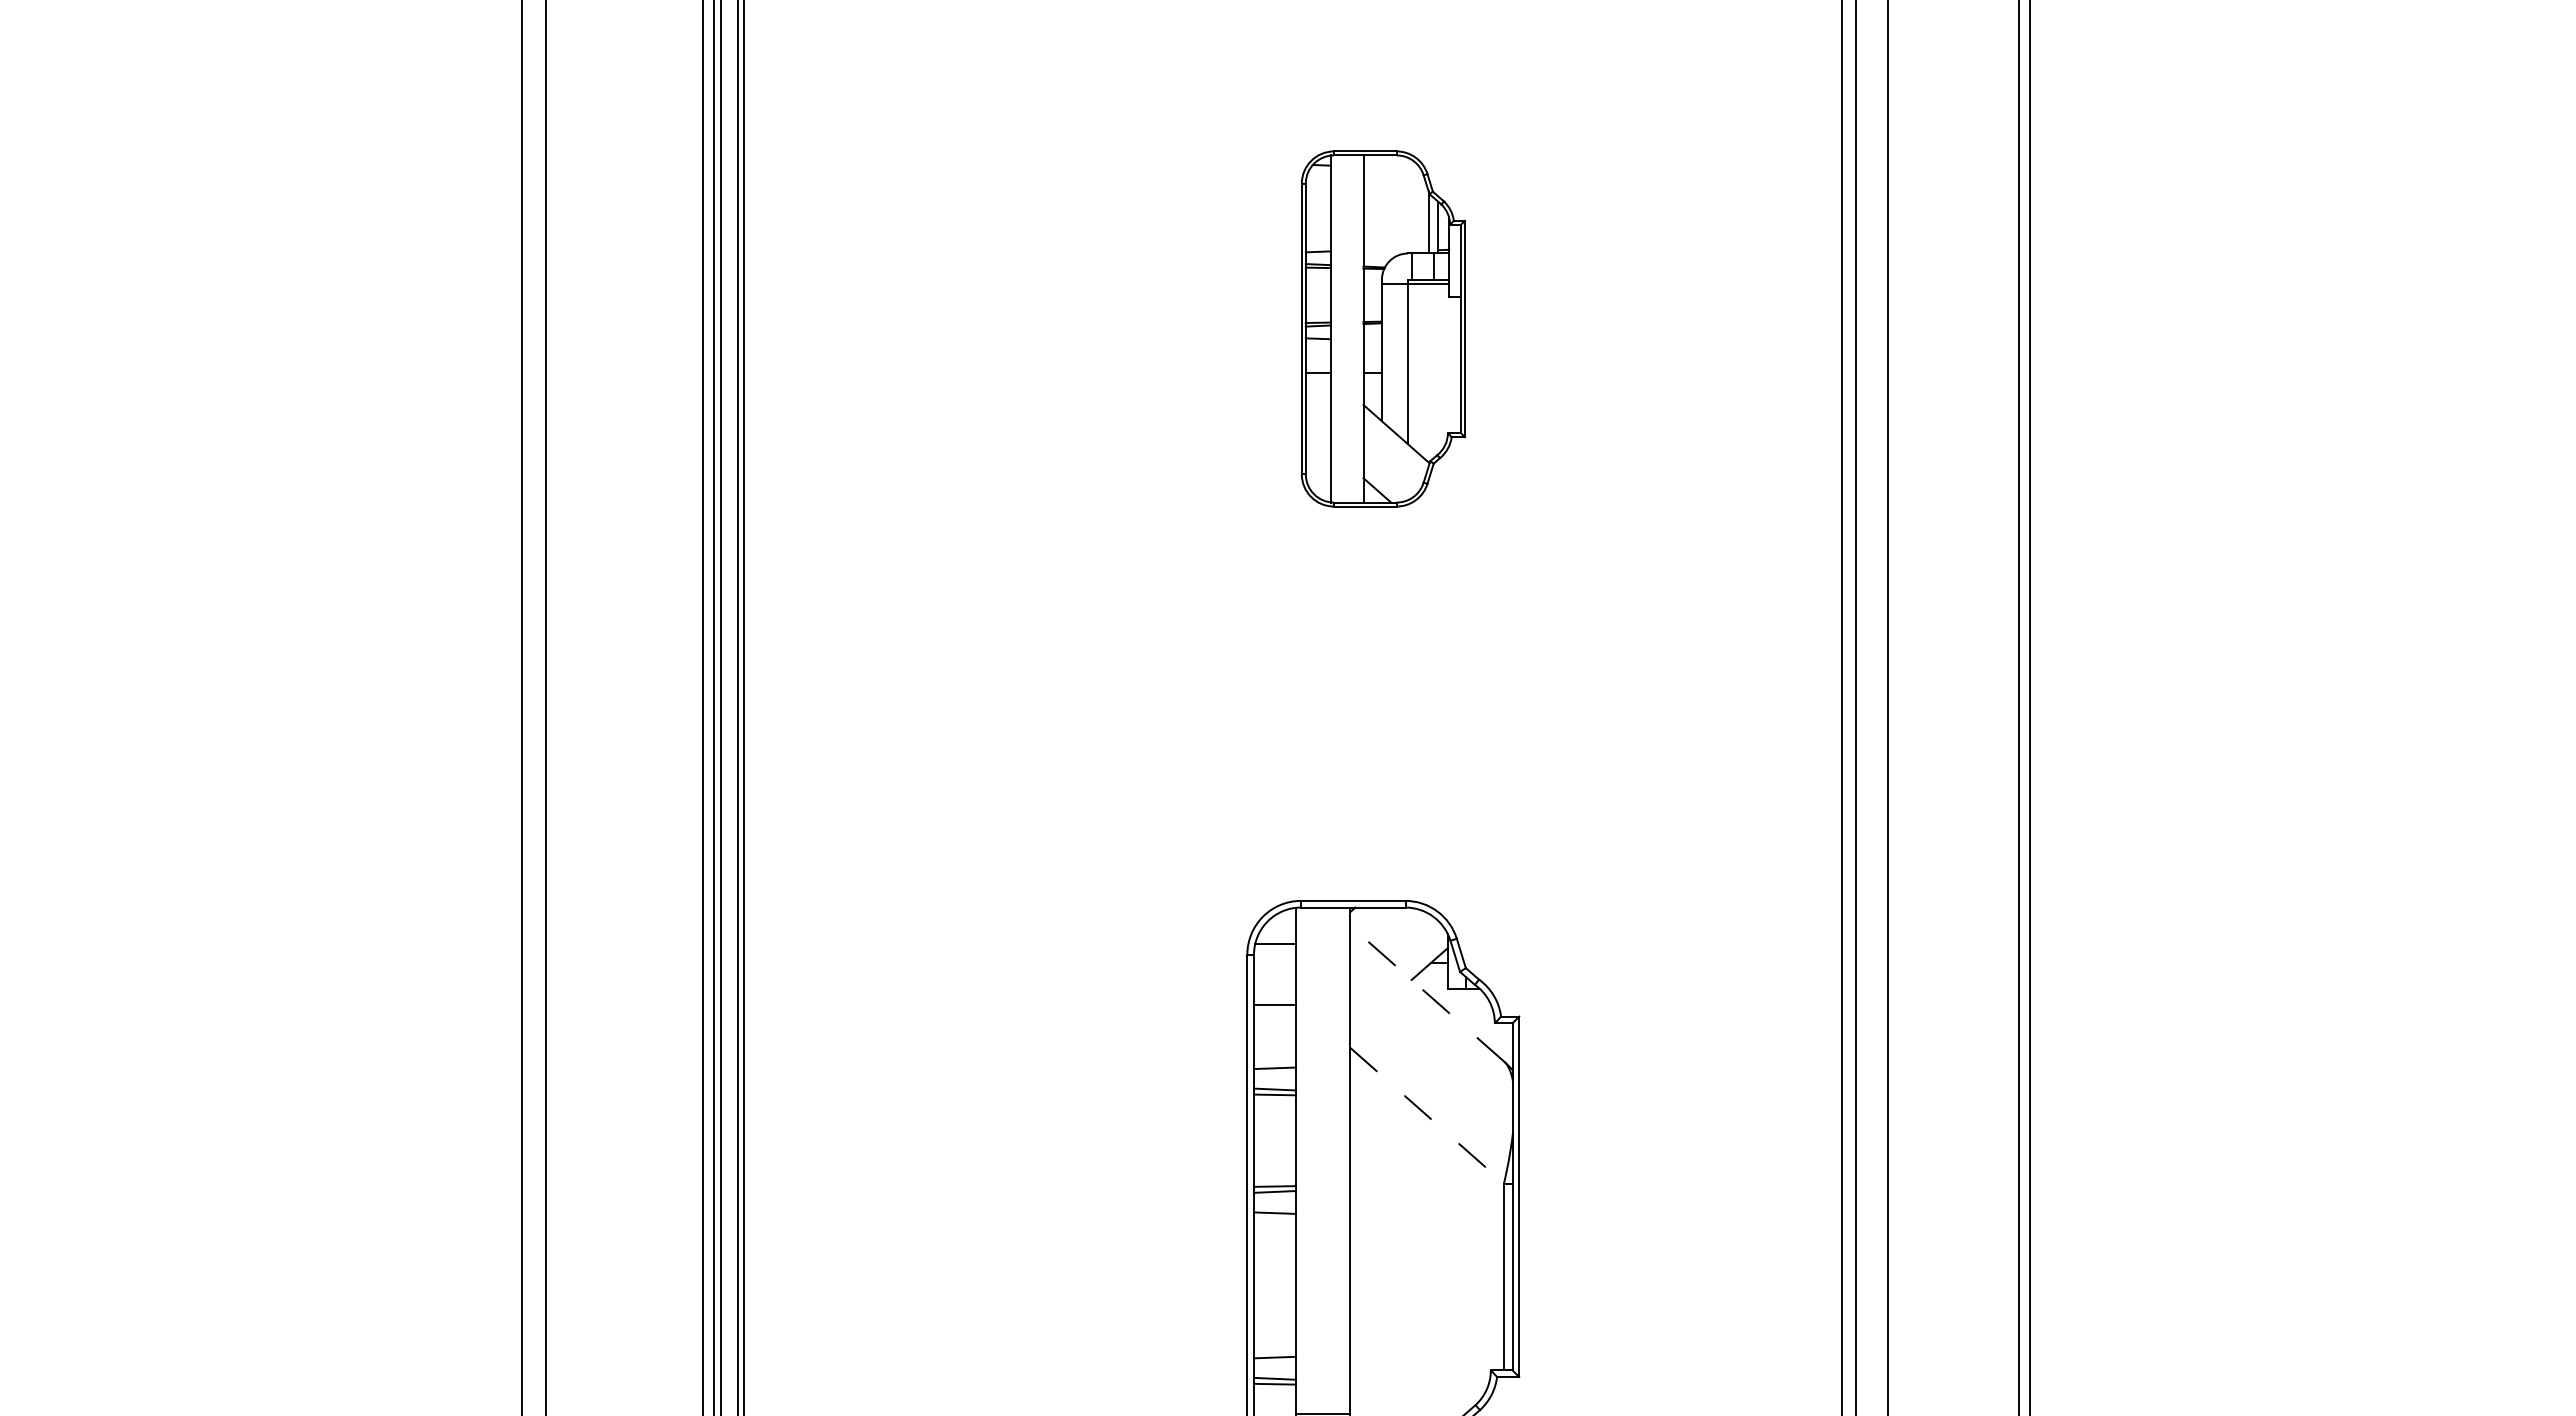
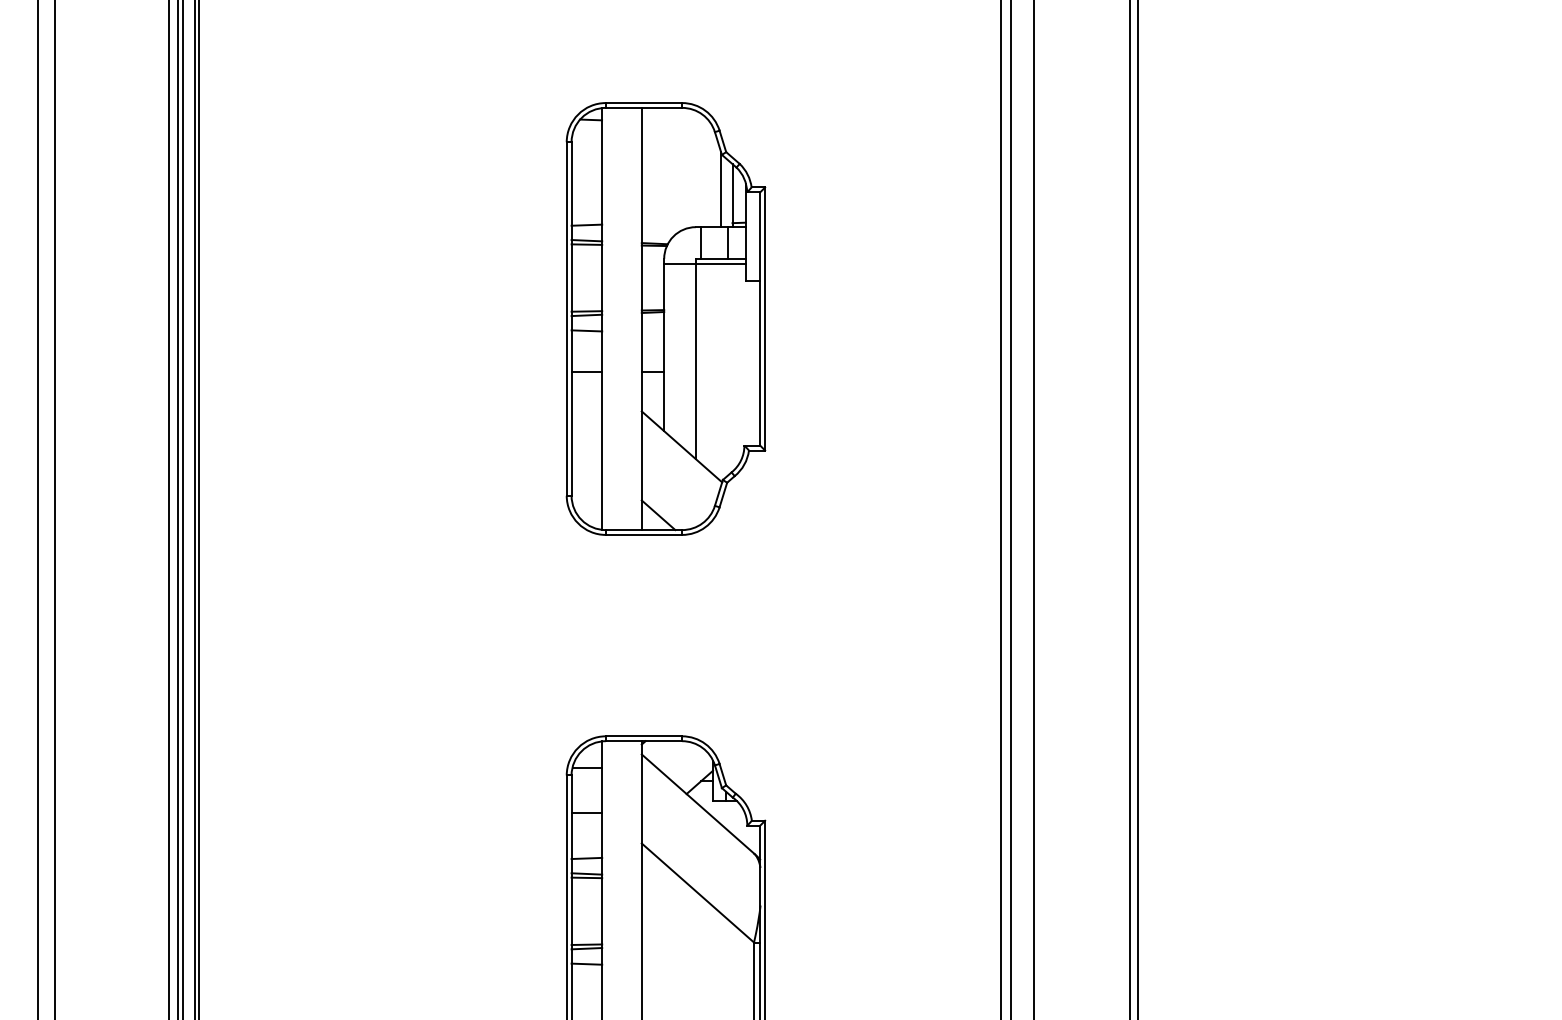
part: (1383, 328) -> (666, 318), size x1.67
line: (1427, 993) -> (698, 803), dashed -> solid
line: (1427, 1115) -> (698, 892), dashed -> solid

